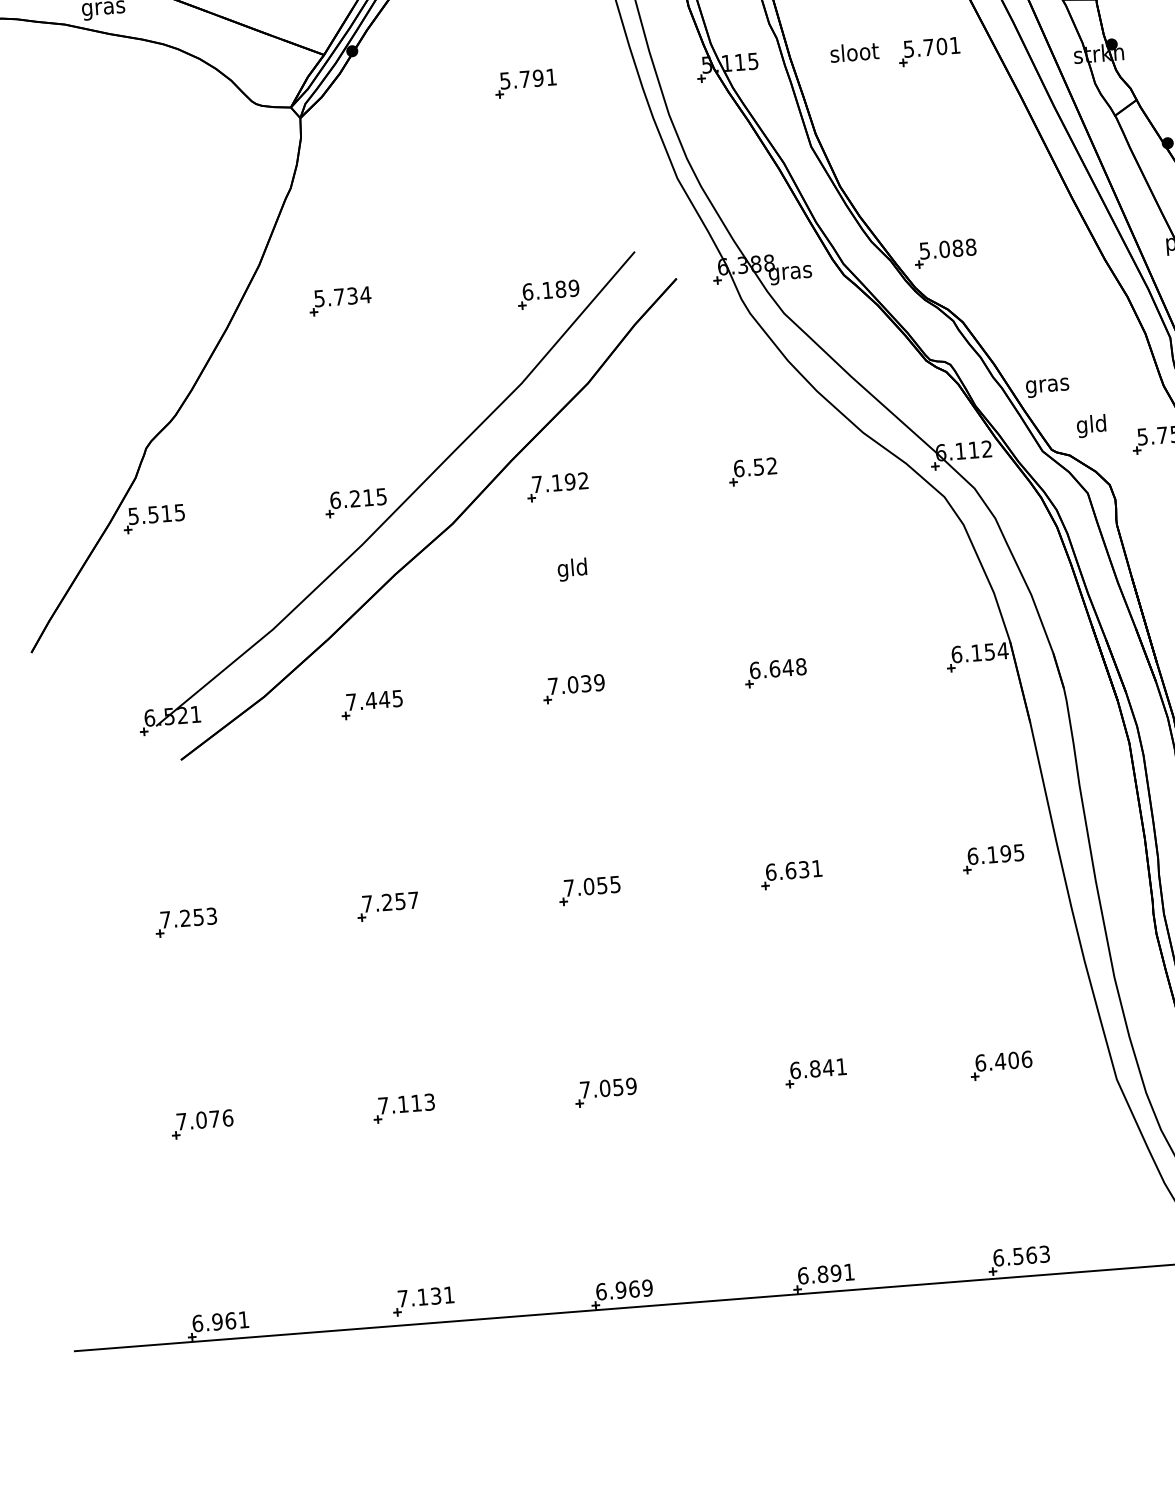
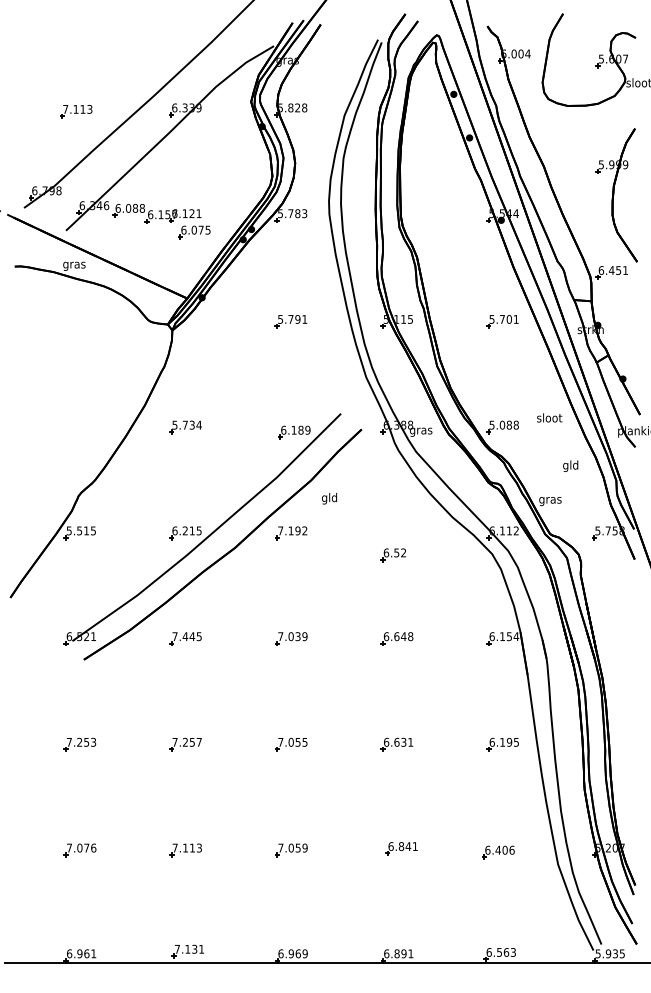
text: (854, 51) -> (549, 417), moved
text: (1091, 424) -> (570, 465), moved
part: (751, 472) -> (392, 555), moved
text: (572, 569) -> (329, 498), moved

